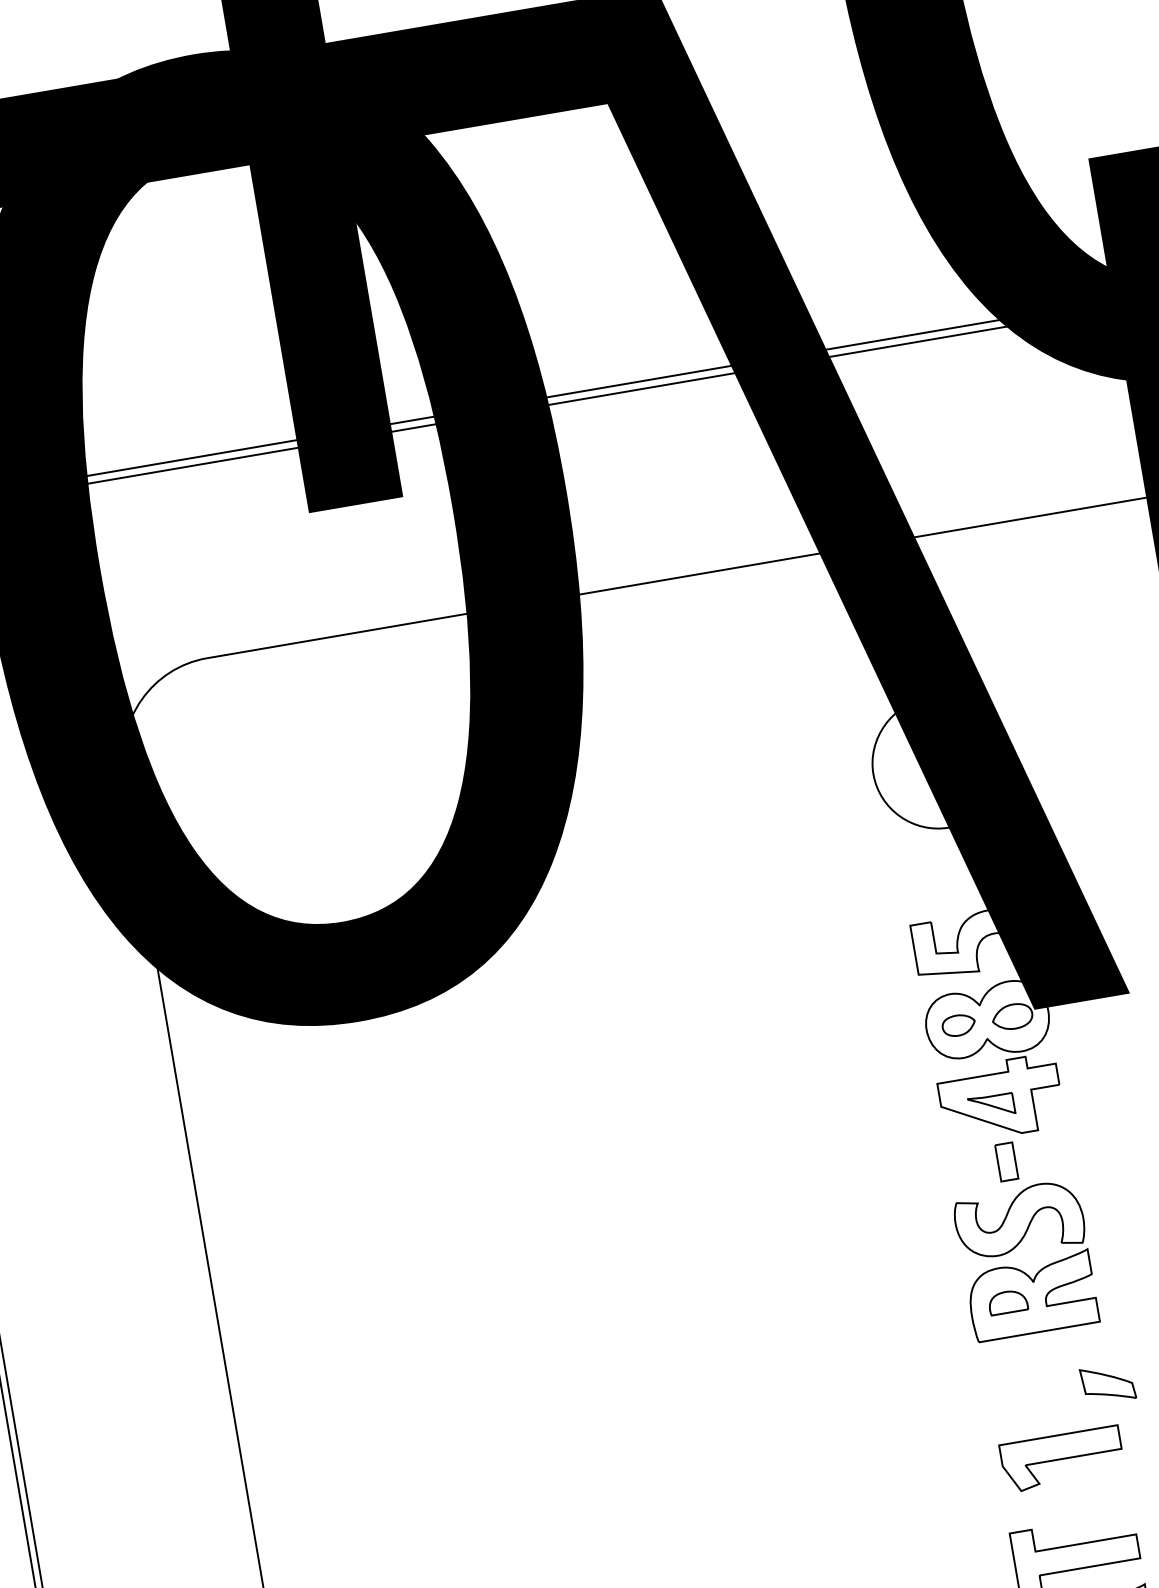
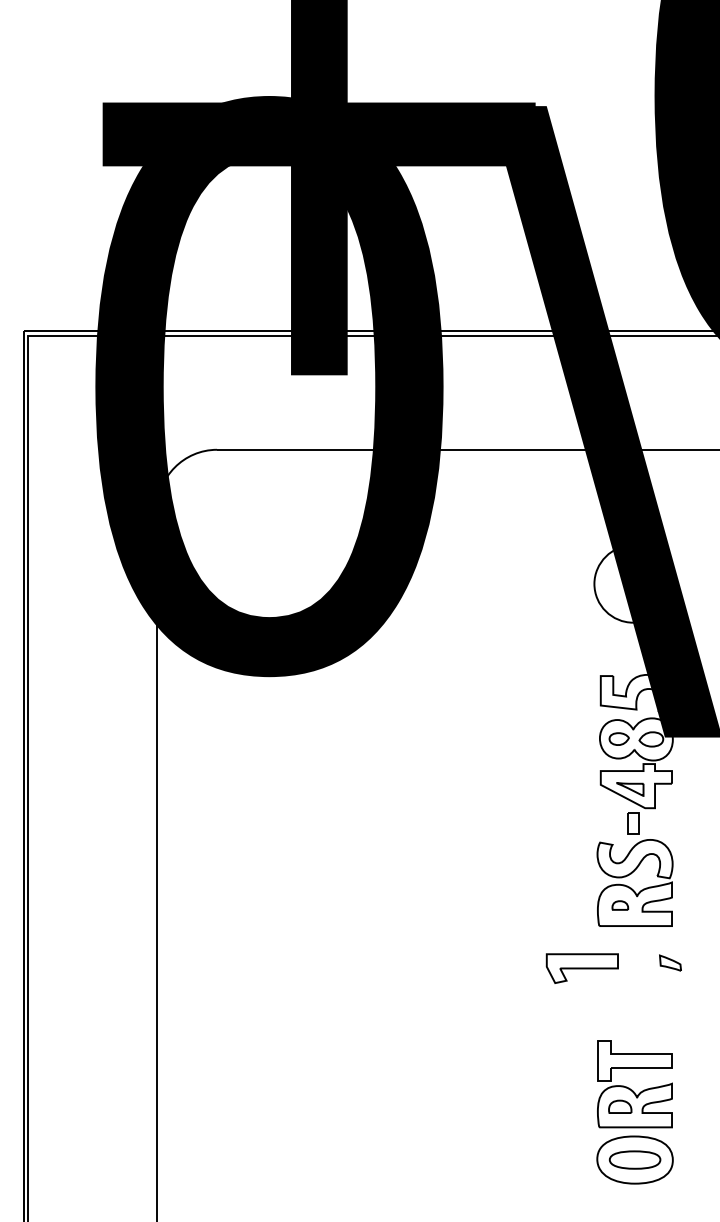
part: (1008, 1302) -> (620, 905), size x0.7
part: (1107, 1382) -> (670, 962), size x0.7
part: (1060, 1459) -> (581, 968), moved

